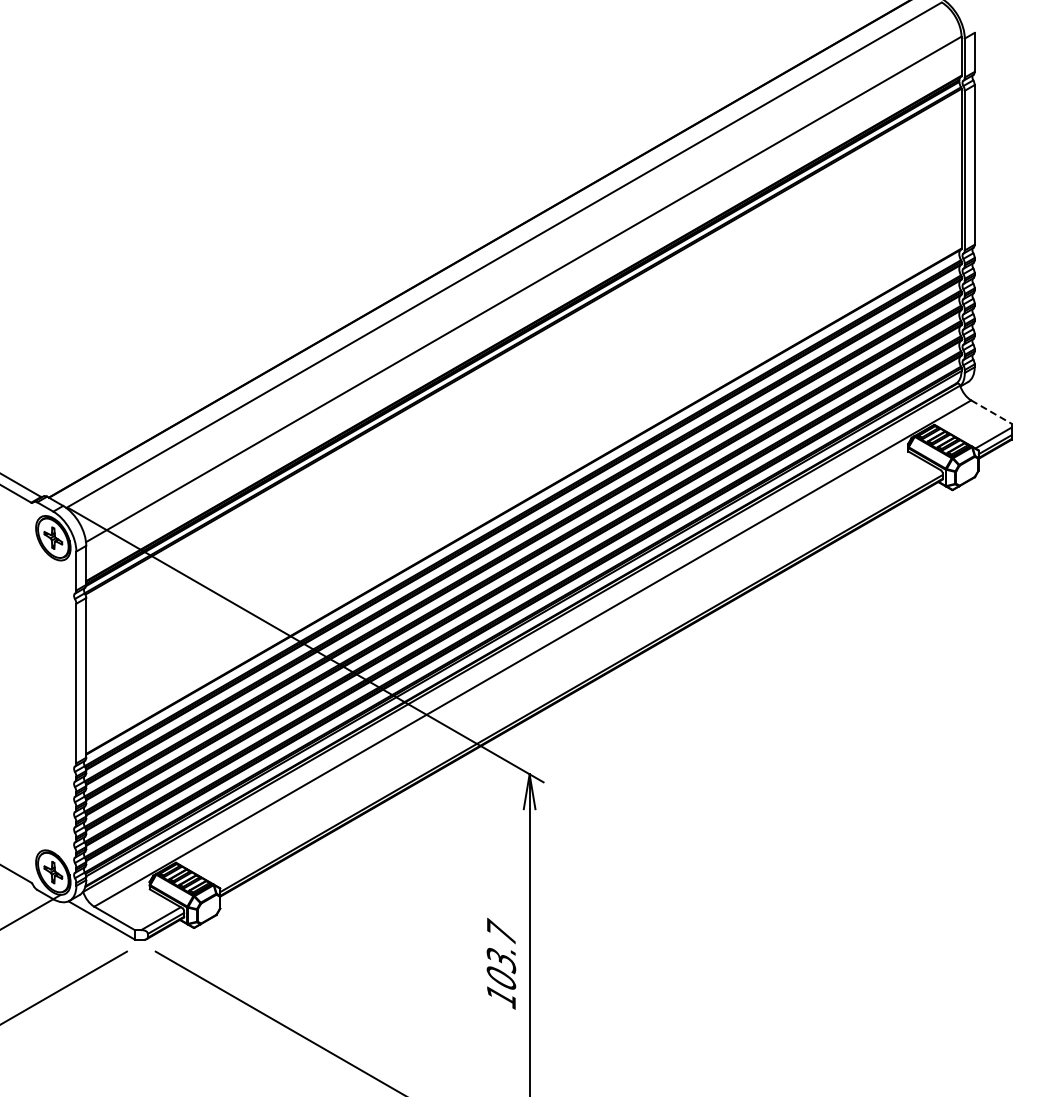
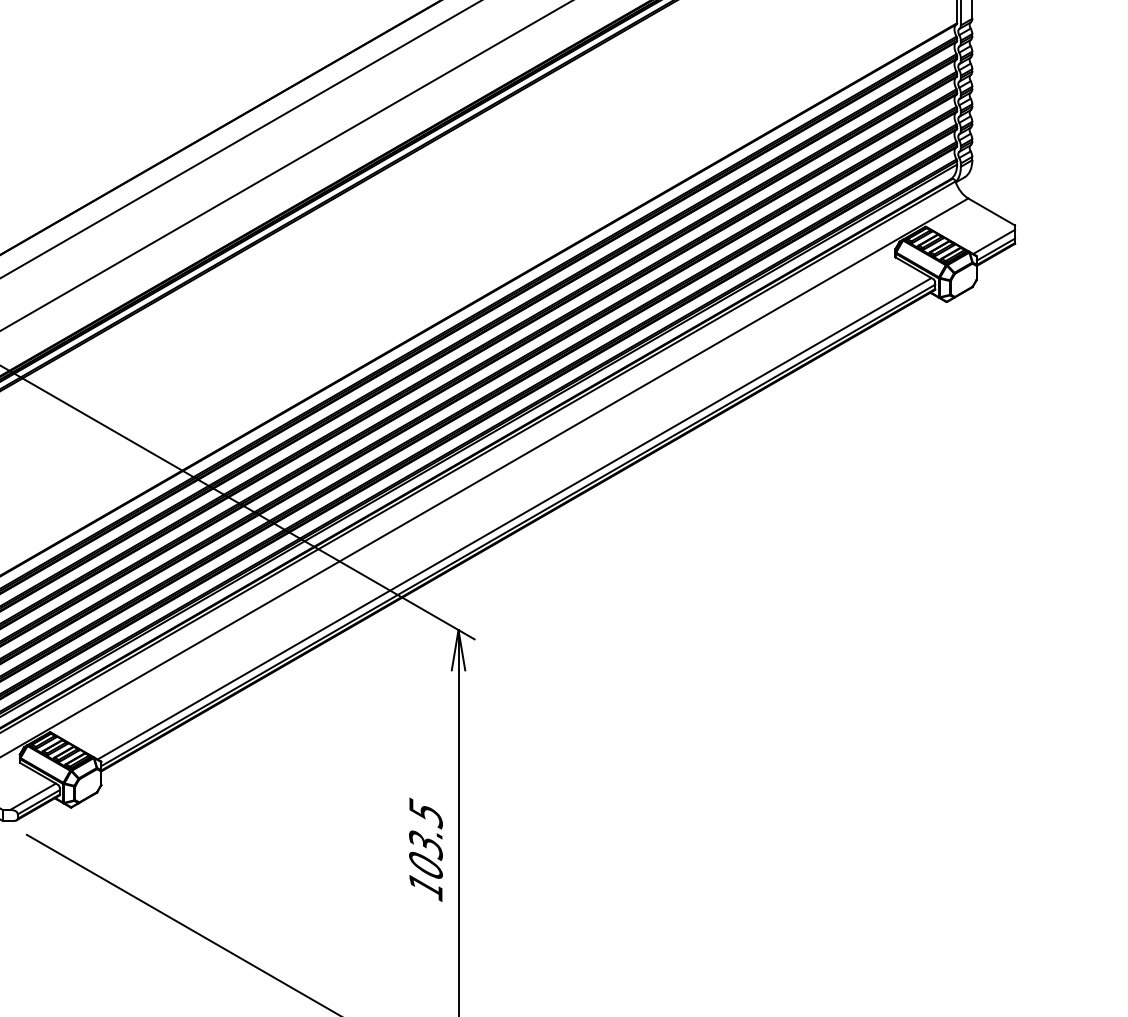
line: (991, 412) -> (991, 212), dashed -> solid
line: (578, 677) -> (514, 518), added
text: (501, 931) -> (426, 811), 103.7 -> 103.5

